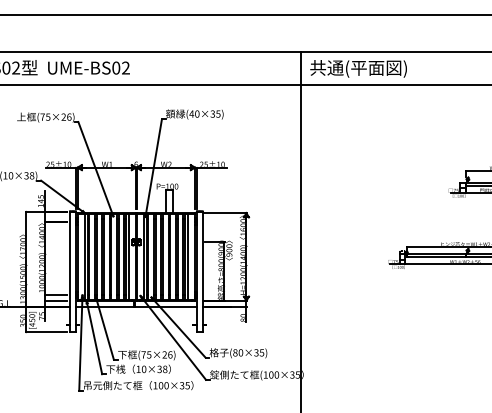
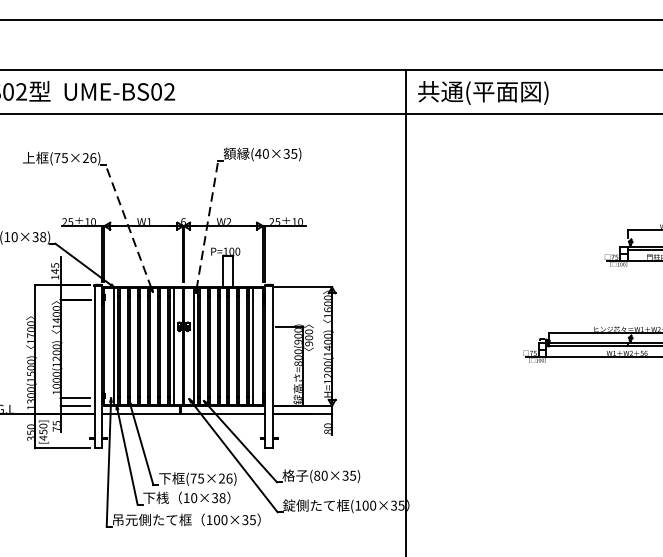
line: (154, 166) -> (208, 224), solid -> dashed
line: (95, 167) -> (128, 225), solid -> dashed

